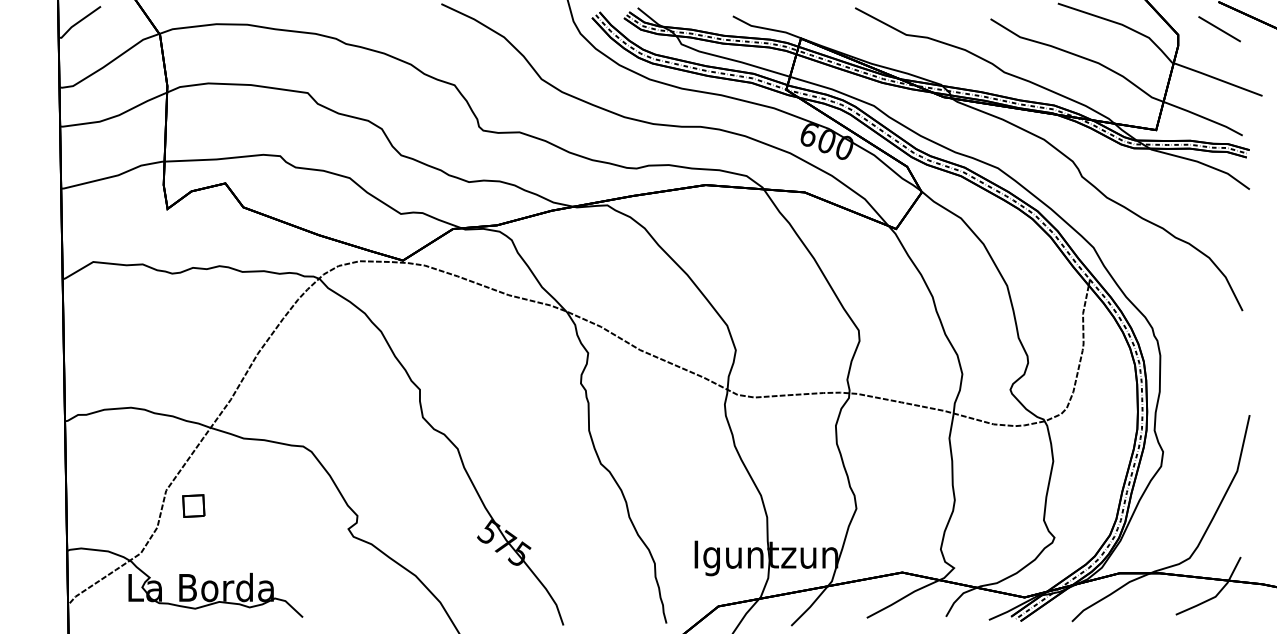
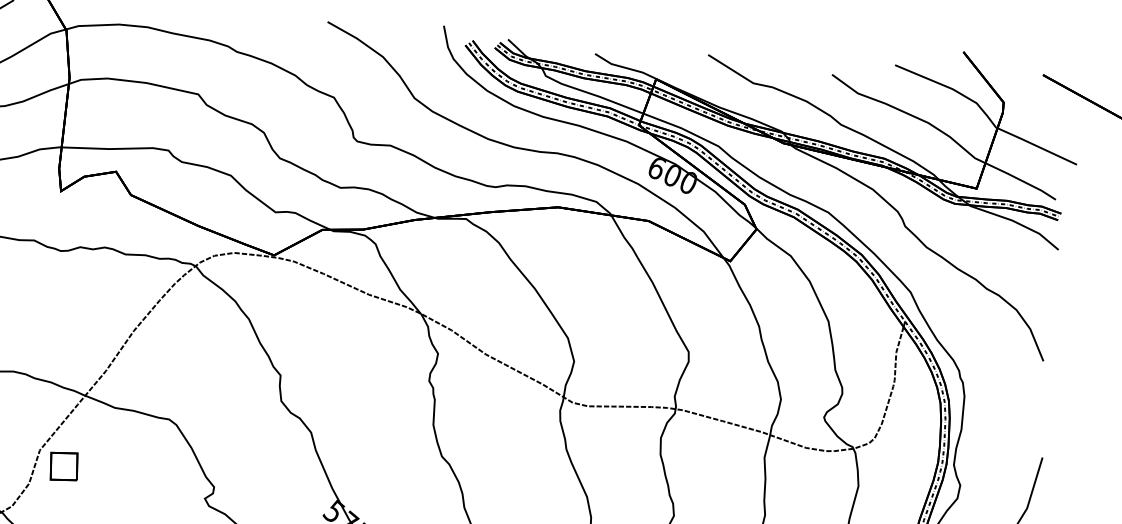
line: (1219, 29) -> (1042, 100), removed
part: (193, 505) -> (63, 465), size x1.4

